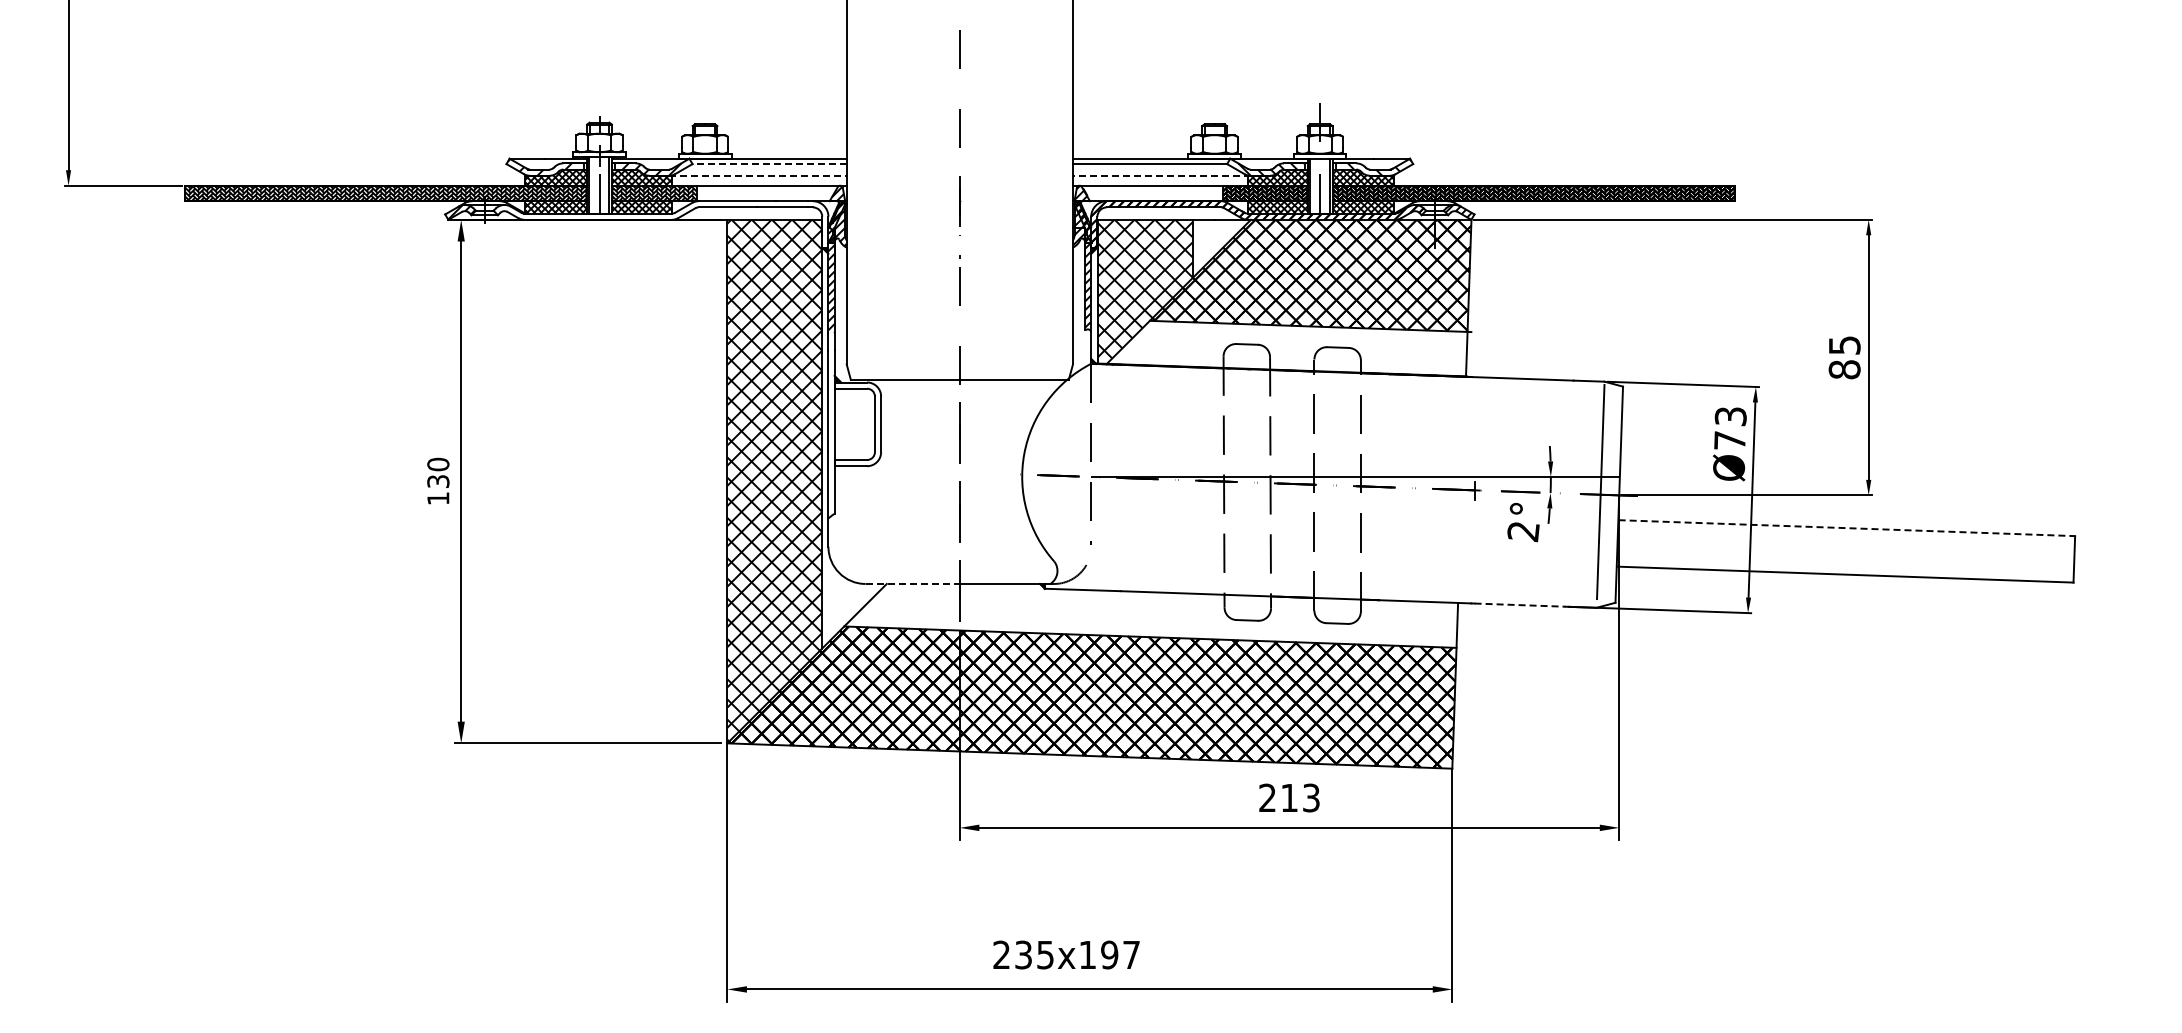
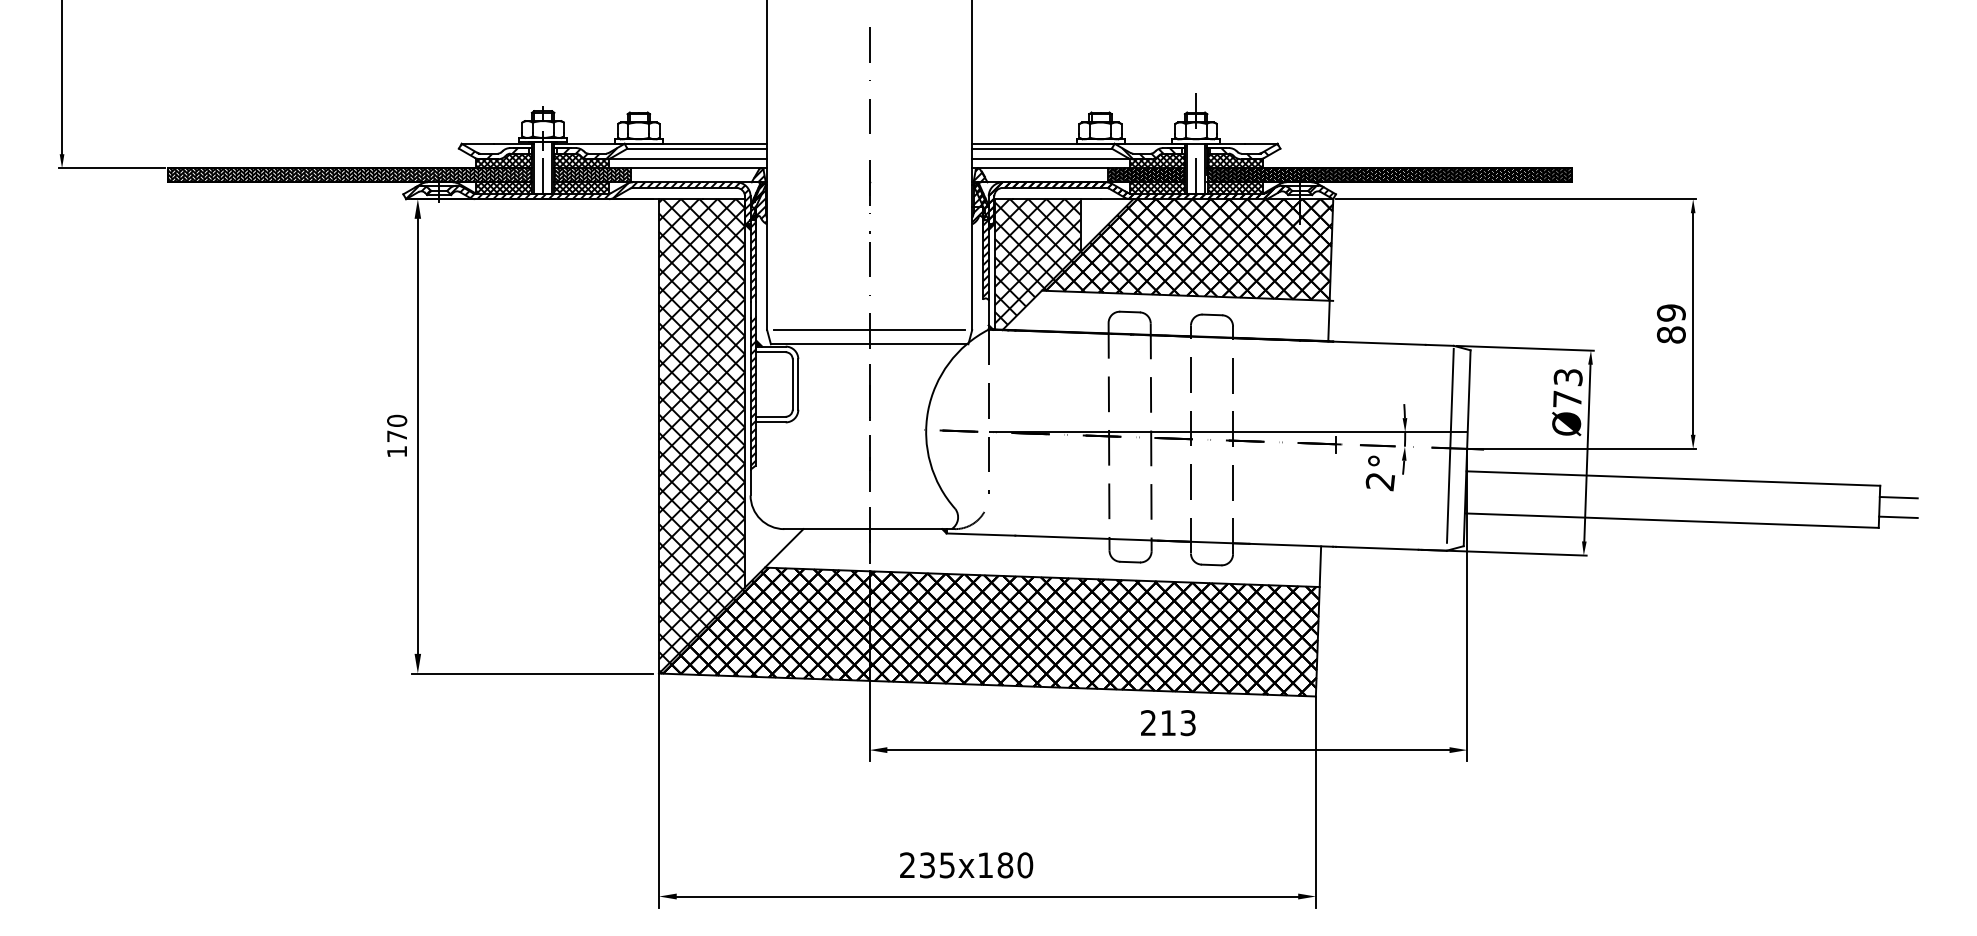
line: (769, 164) -> (697, 149), dashed -> solid
line: (757, 175) -> (686, 159), dashed -> solid
line: (1161, 175) -> (1052, 159), dashed -> solid
hatch: (662, 224) -> (600, 203), added
text: (1844, 345) -> (1671, 313), 85 -> 89
line: (959, 364) -> (869, 330), added
hatch: (831, 432) -> (753, 391), added
text: (438, 481) -> (397, 436), 130 -> 170
line: (1847, 528) -> (1673, 478), dashed -> solid
line: (2095, 548) -> (1898, 496), added
line: (2094, 570) -> (1897, 516), added
line: (913, 583) -> (827, 528), dashed -> solid
line: (1520, 605) -> (1377, 548), dashed -> solid
text: (1120, 954) -> (1015, 864), 235x197 -> 235x180

